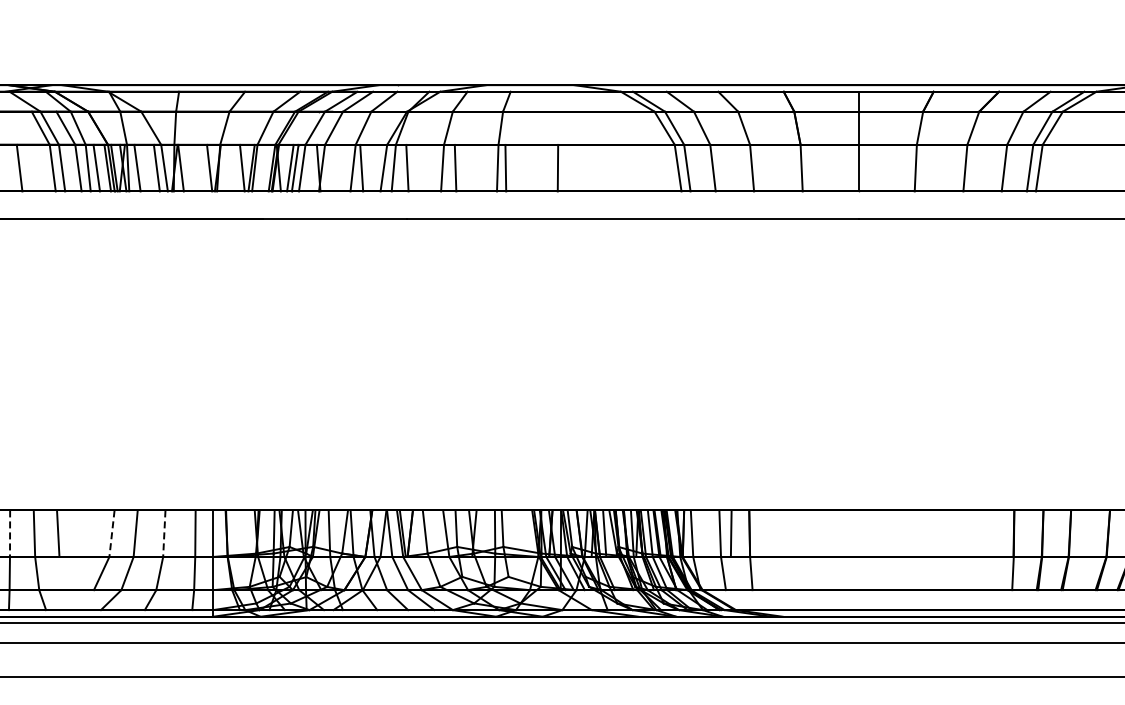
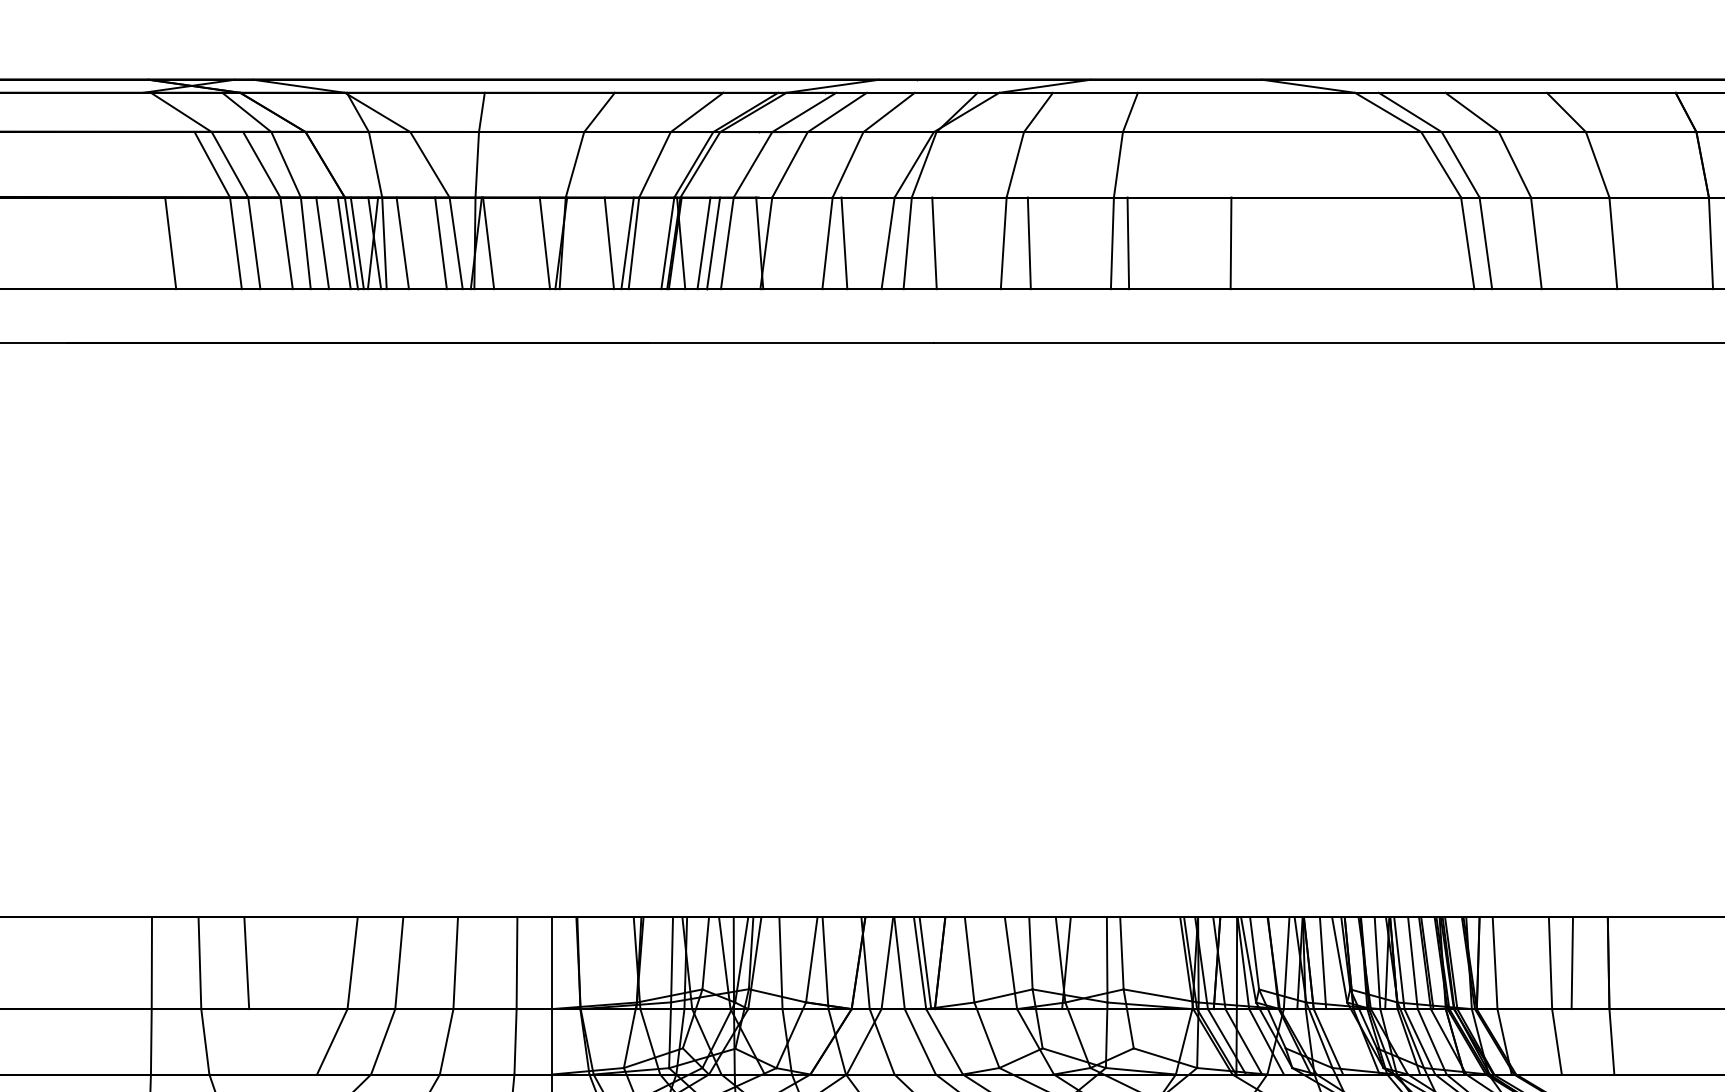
line: (10, 534) -> (152, 964), dashed -> solid
line: (111, 534) -> (351, 964), dashed -> solid
line: (164, 534) -> (456, 964), dashed -> solid

